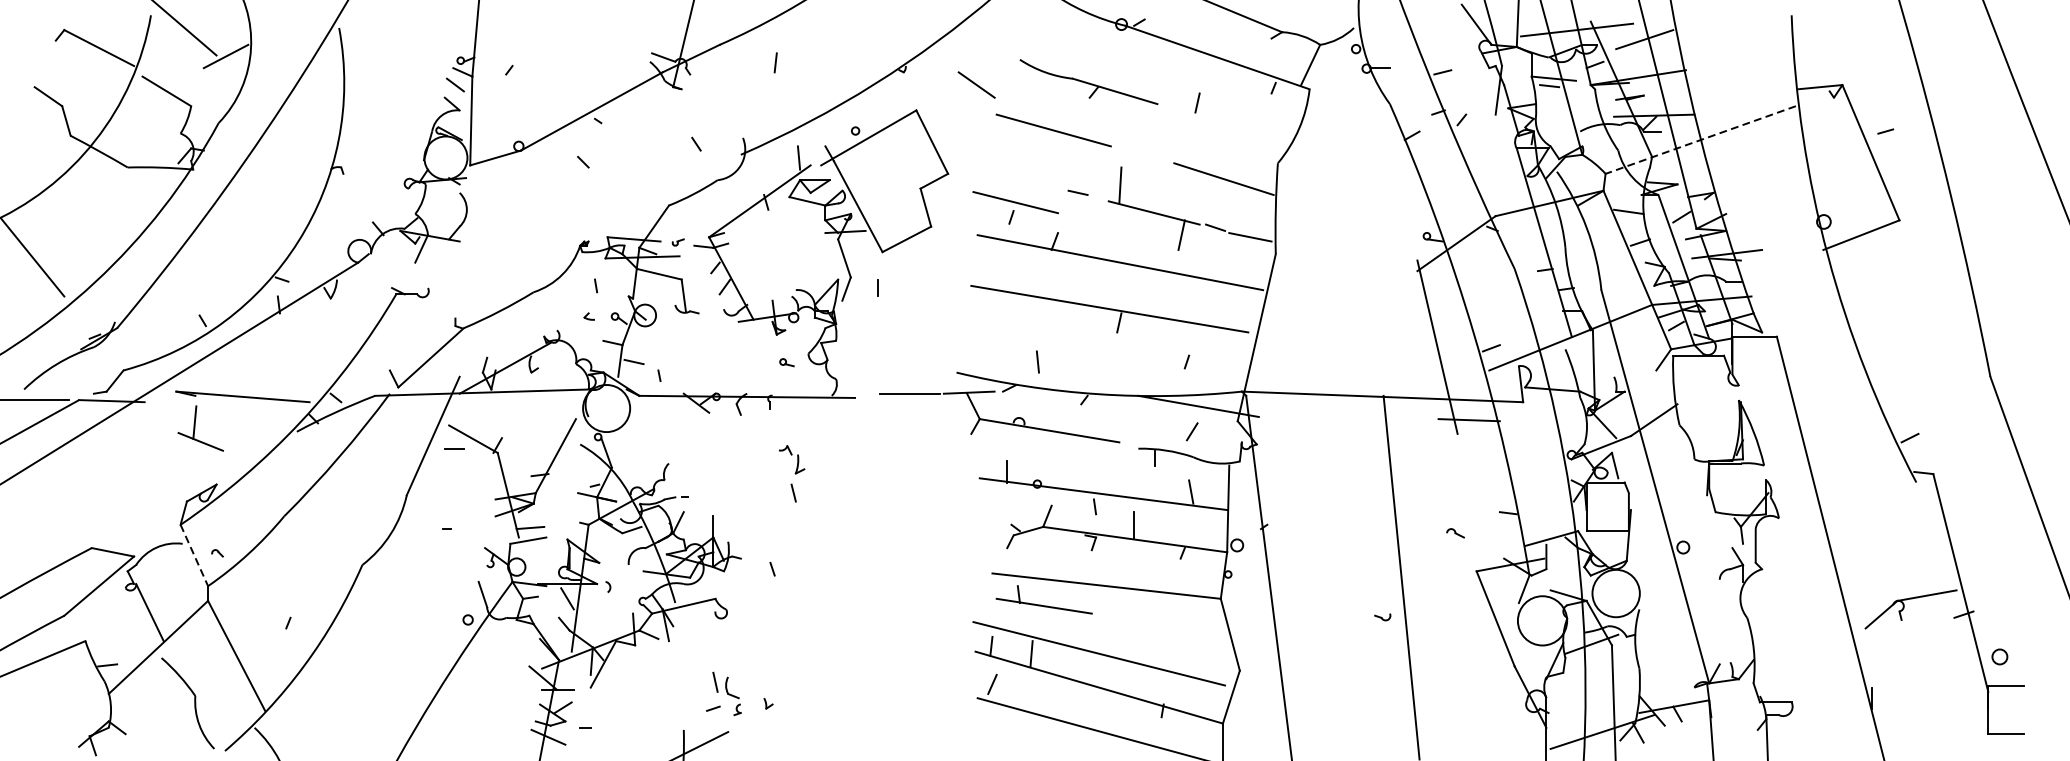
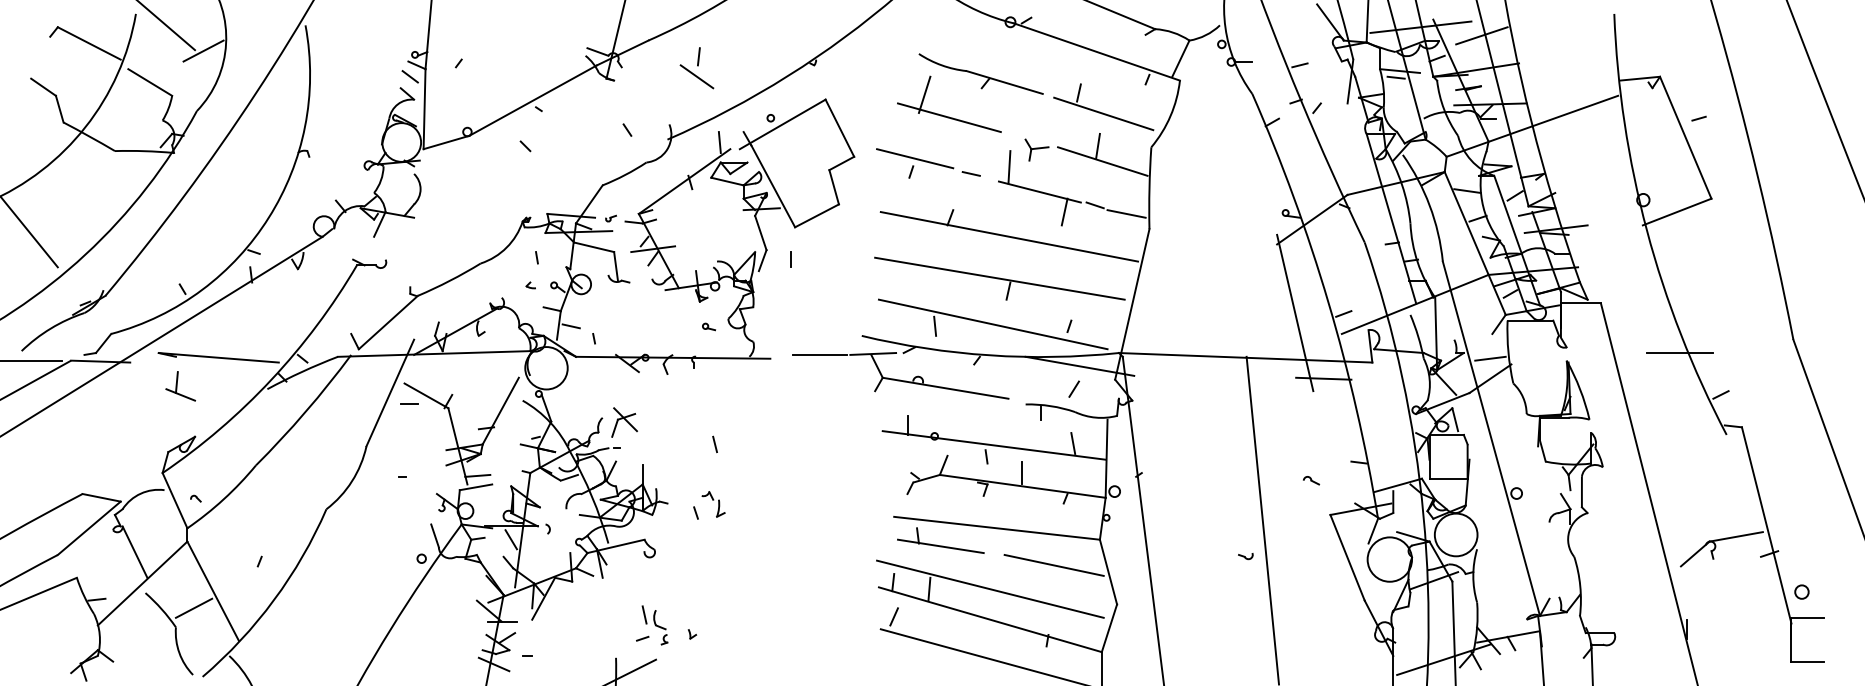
line: (976, 84) -> (696, 76), moved
line: (1026, 104) -> (924, 94), added
line: (1224, 125) -> (1103, 113), added
line: (1700, 140) -> (1532, 126), dashed -> solid
line: (1218, 161) -> (1097, 145), added
part: (1150, 165) -> (1036, 149), added
part: (1016, 207) -> (915, 163), moved
line: (725, 276) -> (653, 249), added
line: (1101, 359) -> (992, 324), added
line: (1864, 392) -> (1679, 353), added
line: (1654, 397) -> (1490, 358), added
part: (200, 428) -> (180, 386), size x0.71
part: (791, 459) -> (713, 504), moved
part: (693, 468) -> (624, 422), added
line: (194, 556) -> (175, 501), dashed -> solid
line: (1169, 626) -> (1053, 564), added
line: (214, 674) -> (193, 607), added

